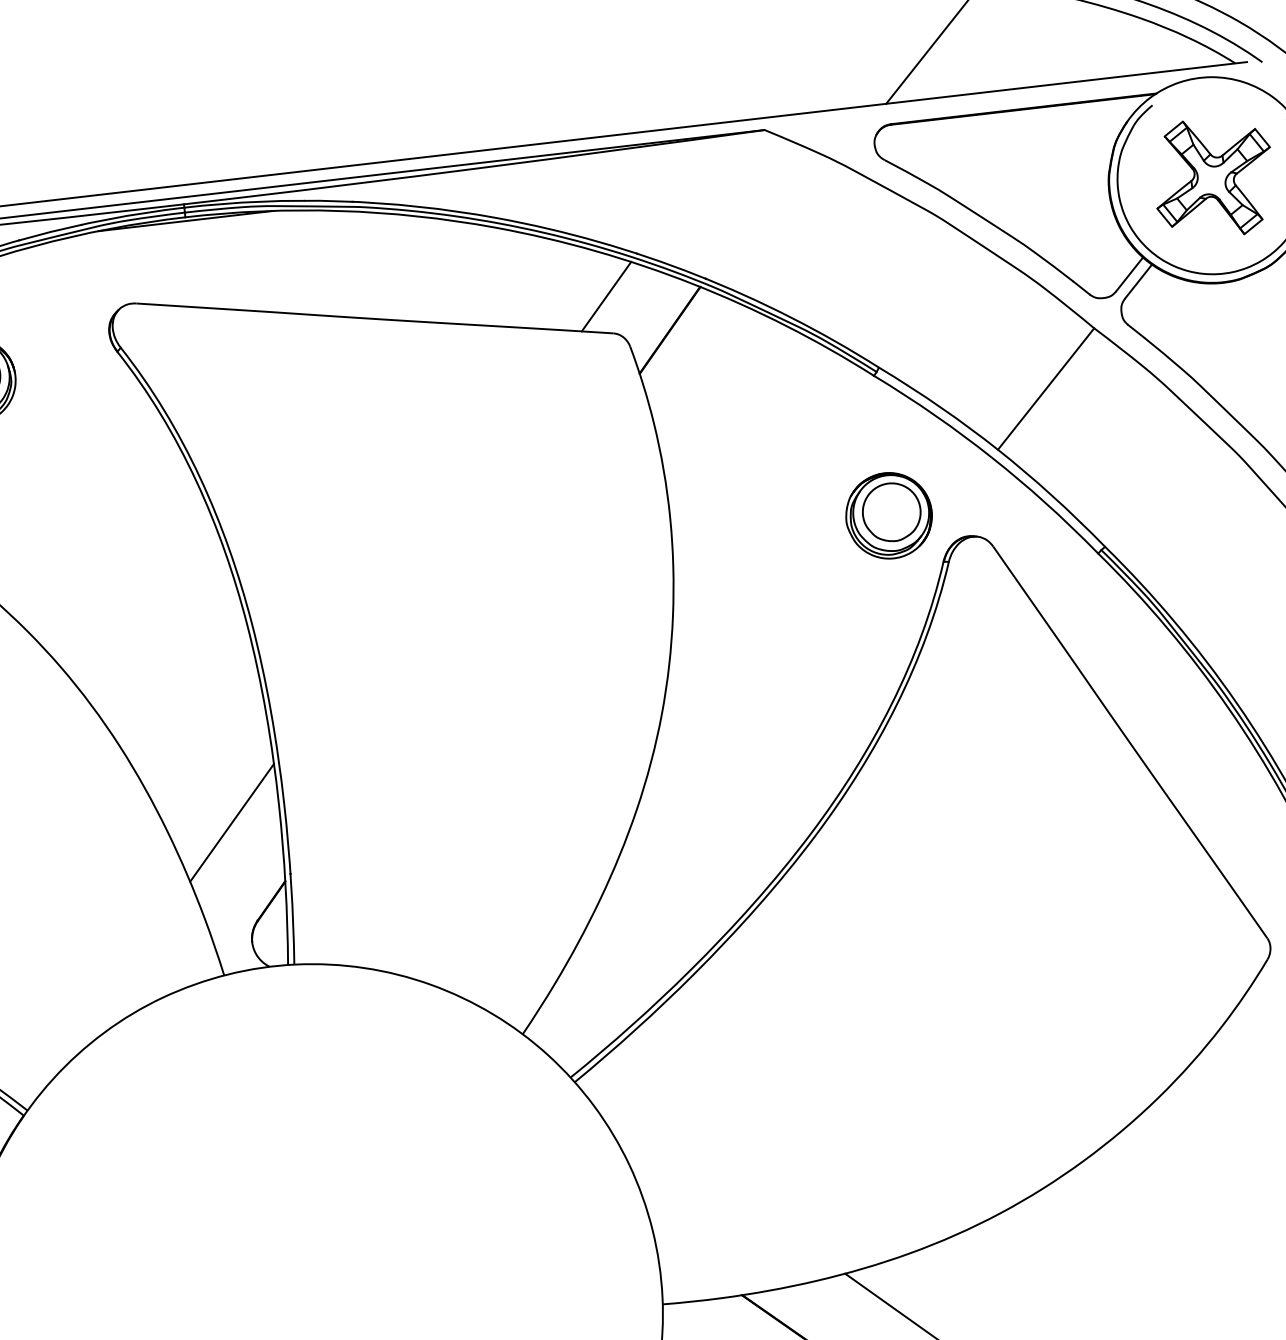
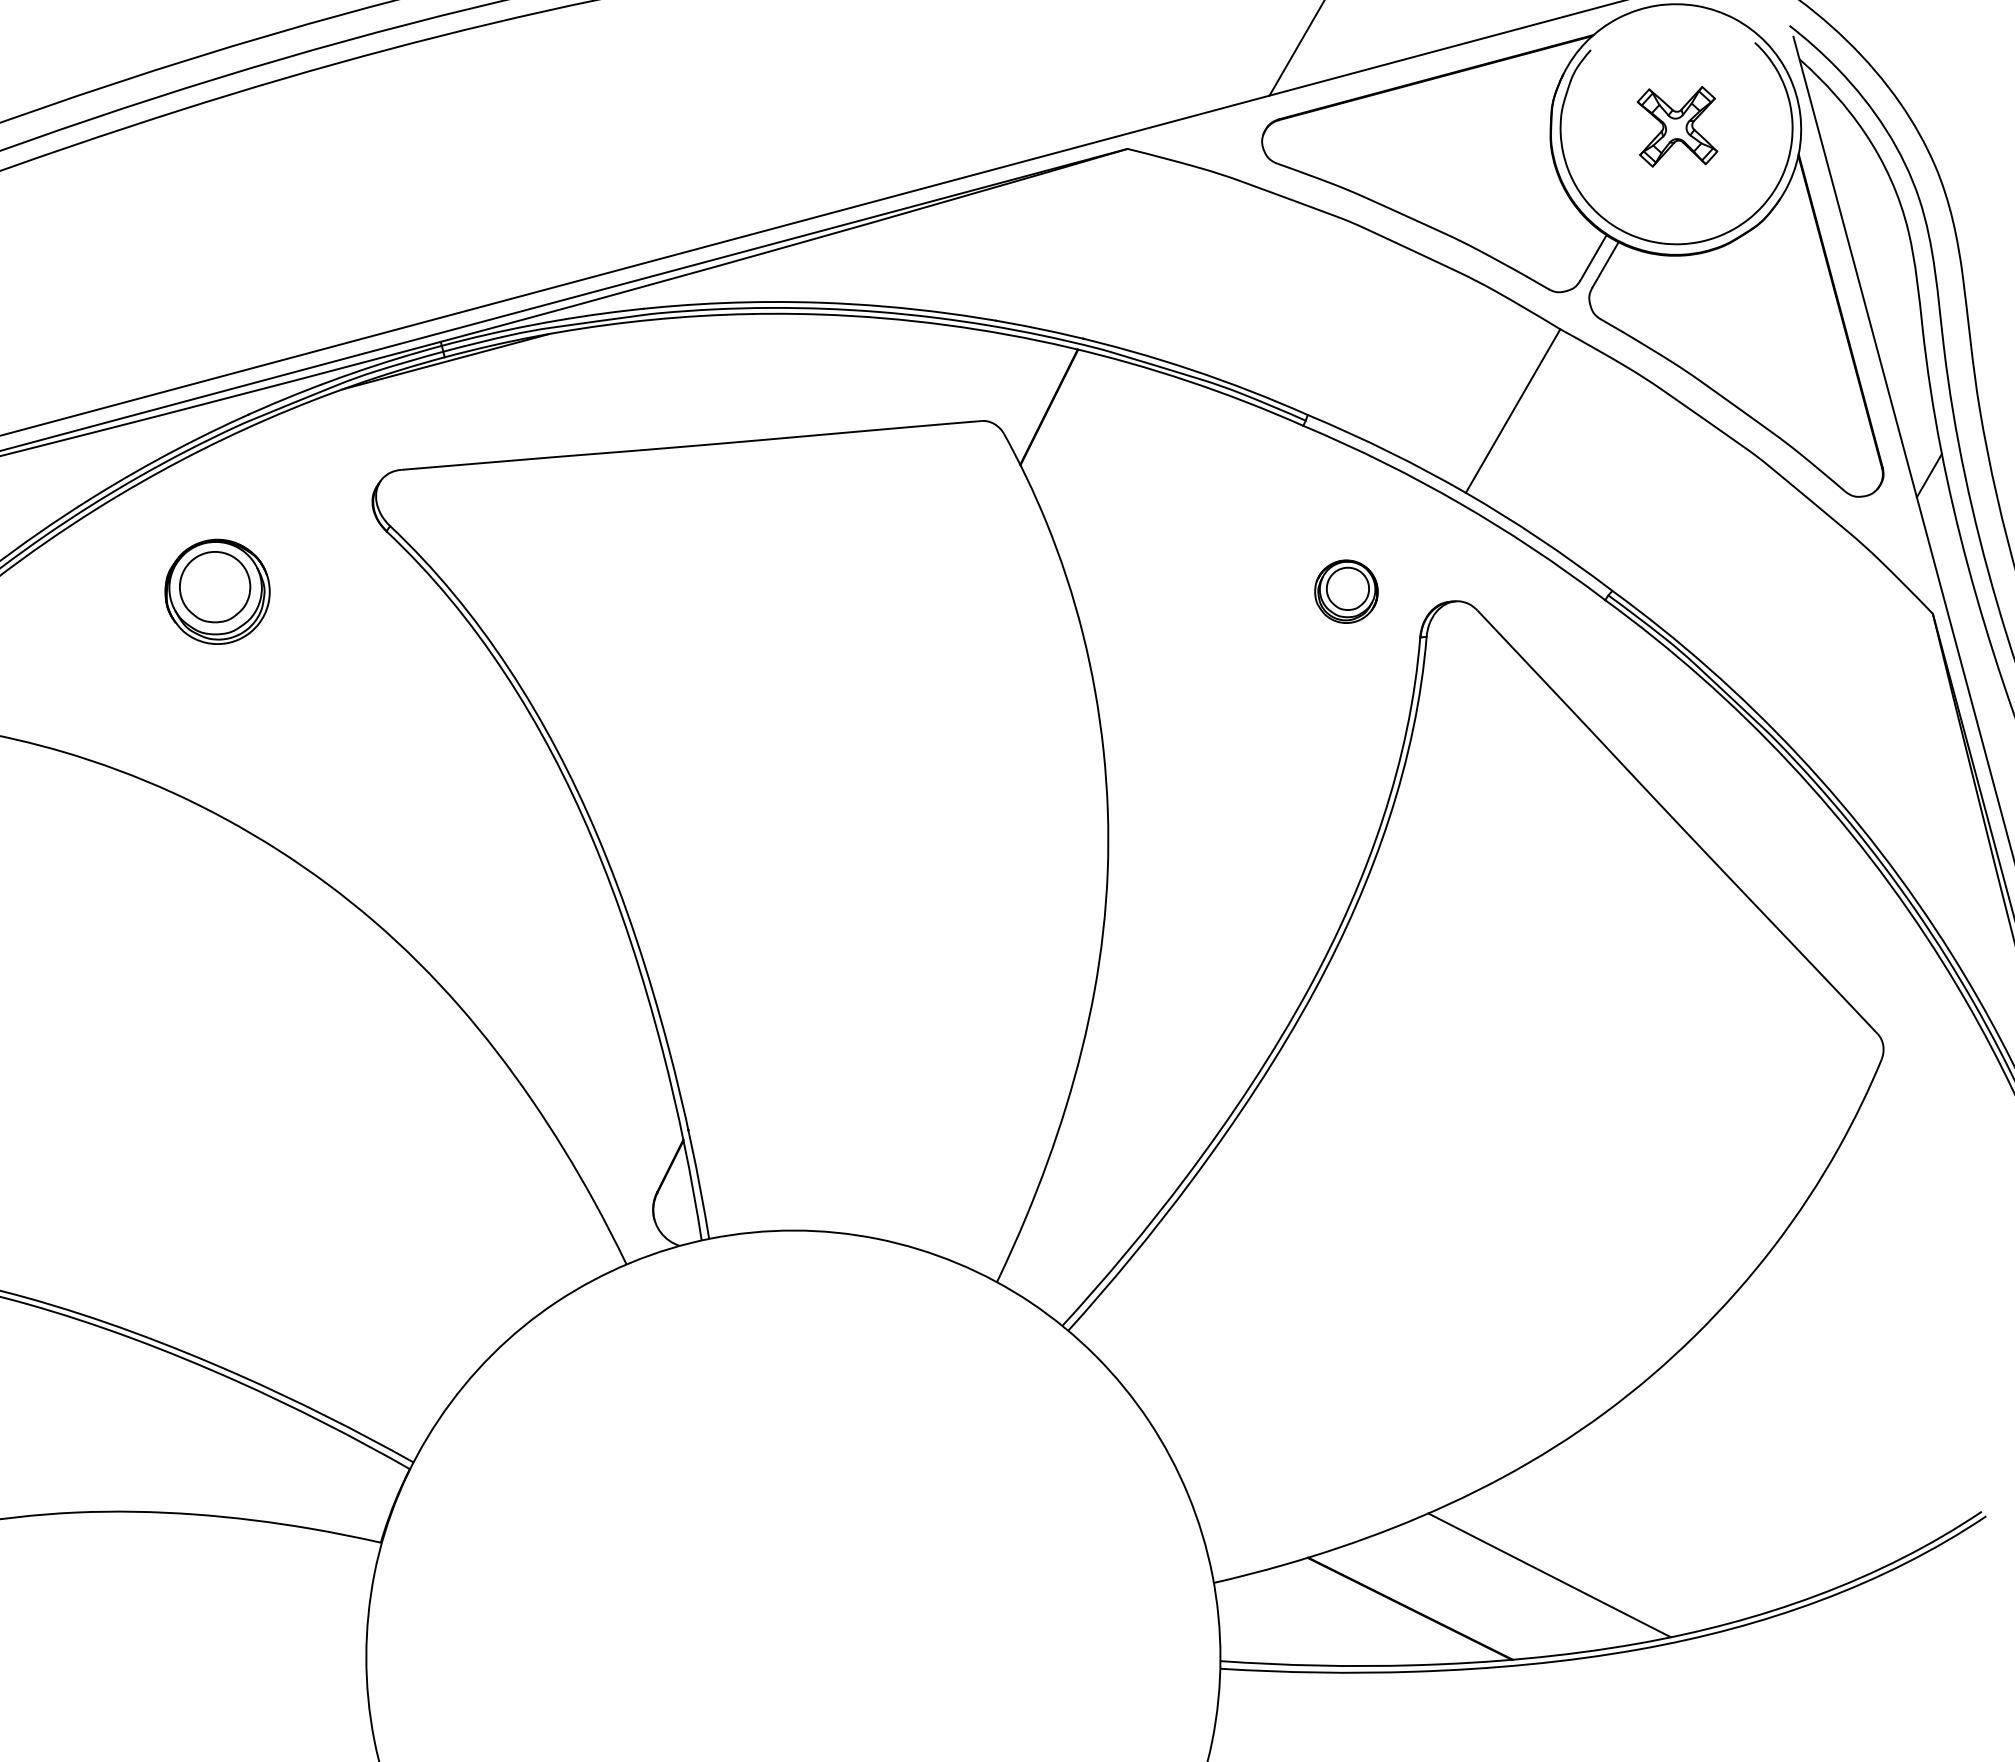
part: (1213, 177) -> (1677, 126), size x0.6
line: (606, 296) -> (966, 377), removed
part: (889, 515) -> (1346, 591), size x0.6
line: (231, 822) -> (608, 1078), removed

